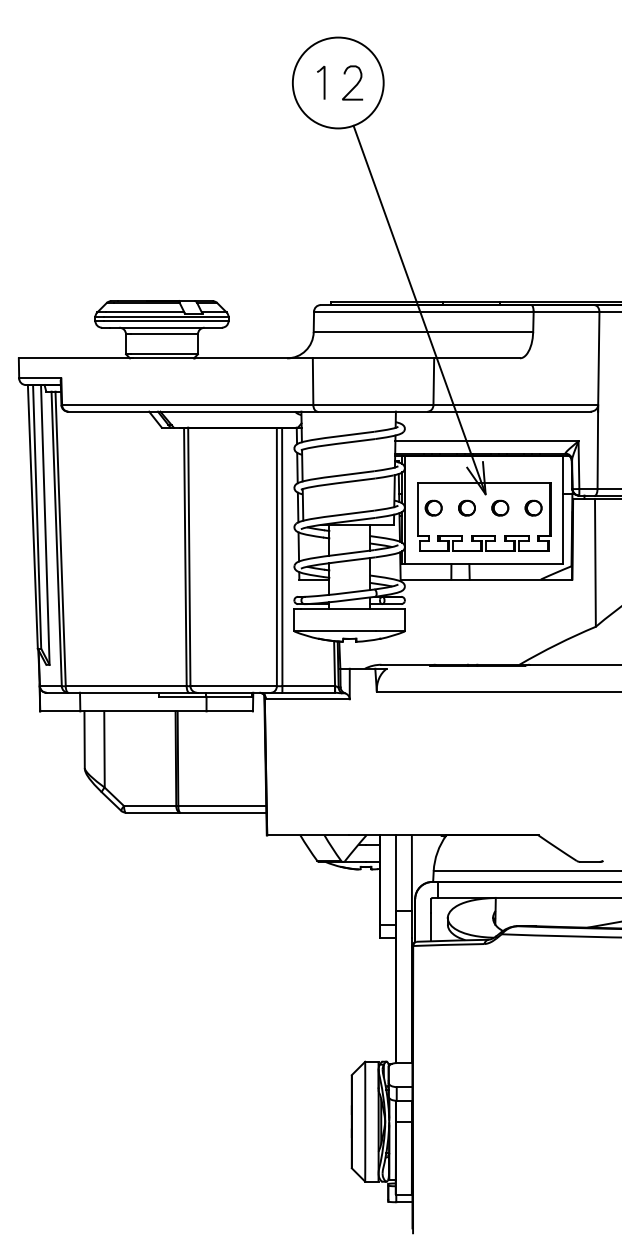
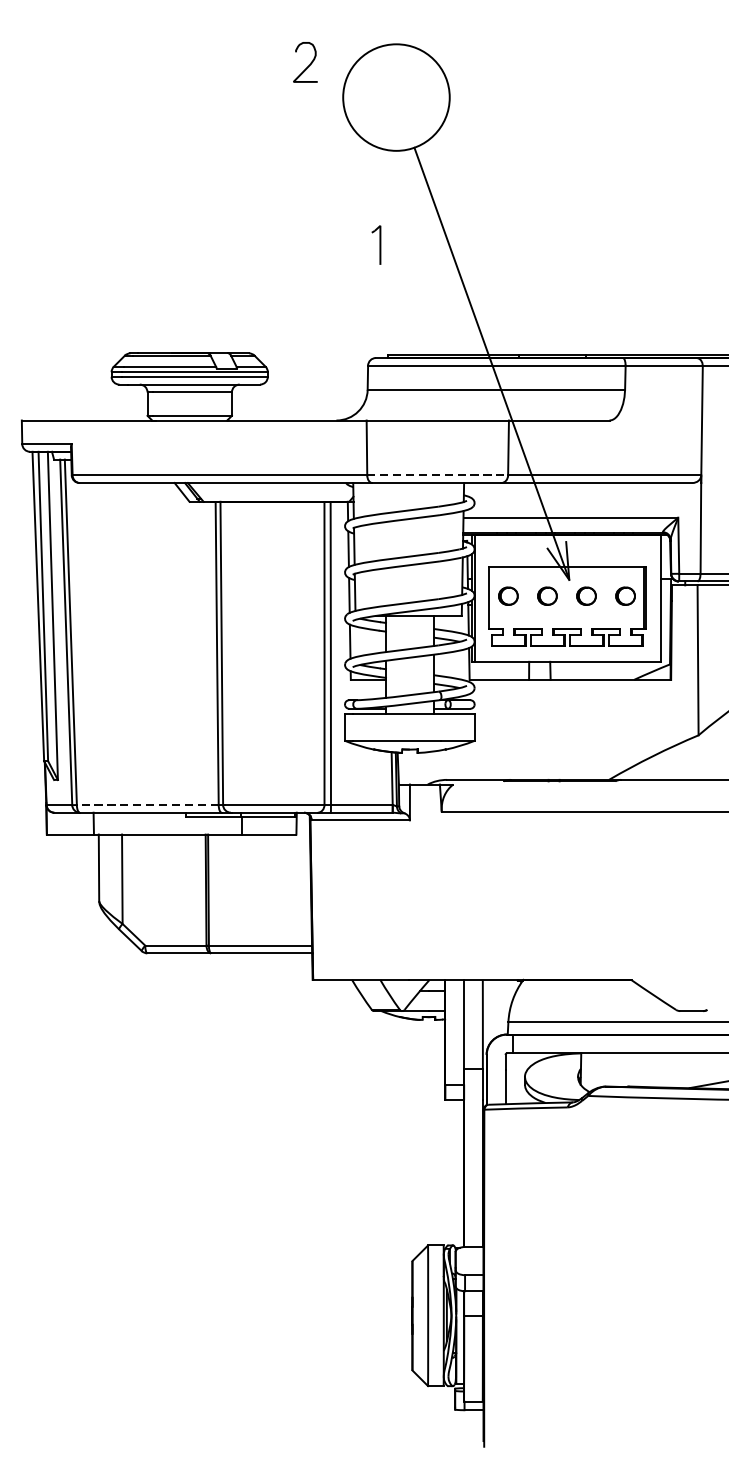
part: (321, 82) -> (376, 244), moved
curve: (355, 84) -> (308, 64), moved
line: (373, 405) -> (437, 475), solid -> dashed
line: (125, 686) -> (146, 805), solid -> dashed

